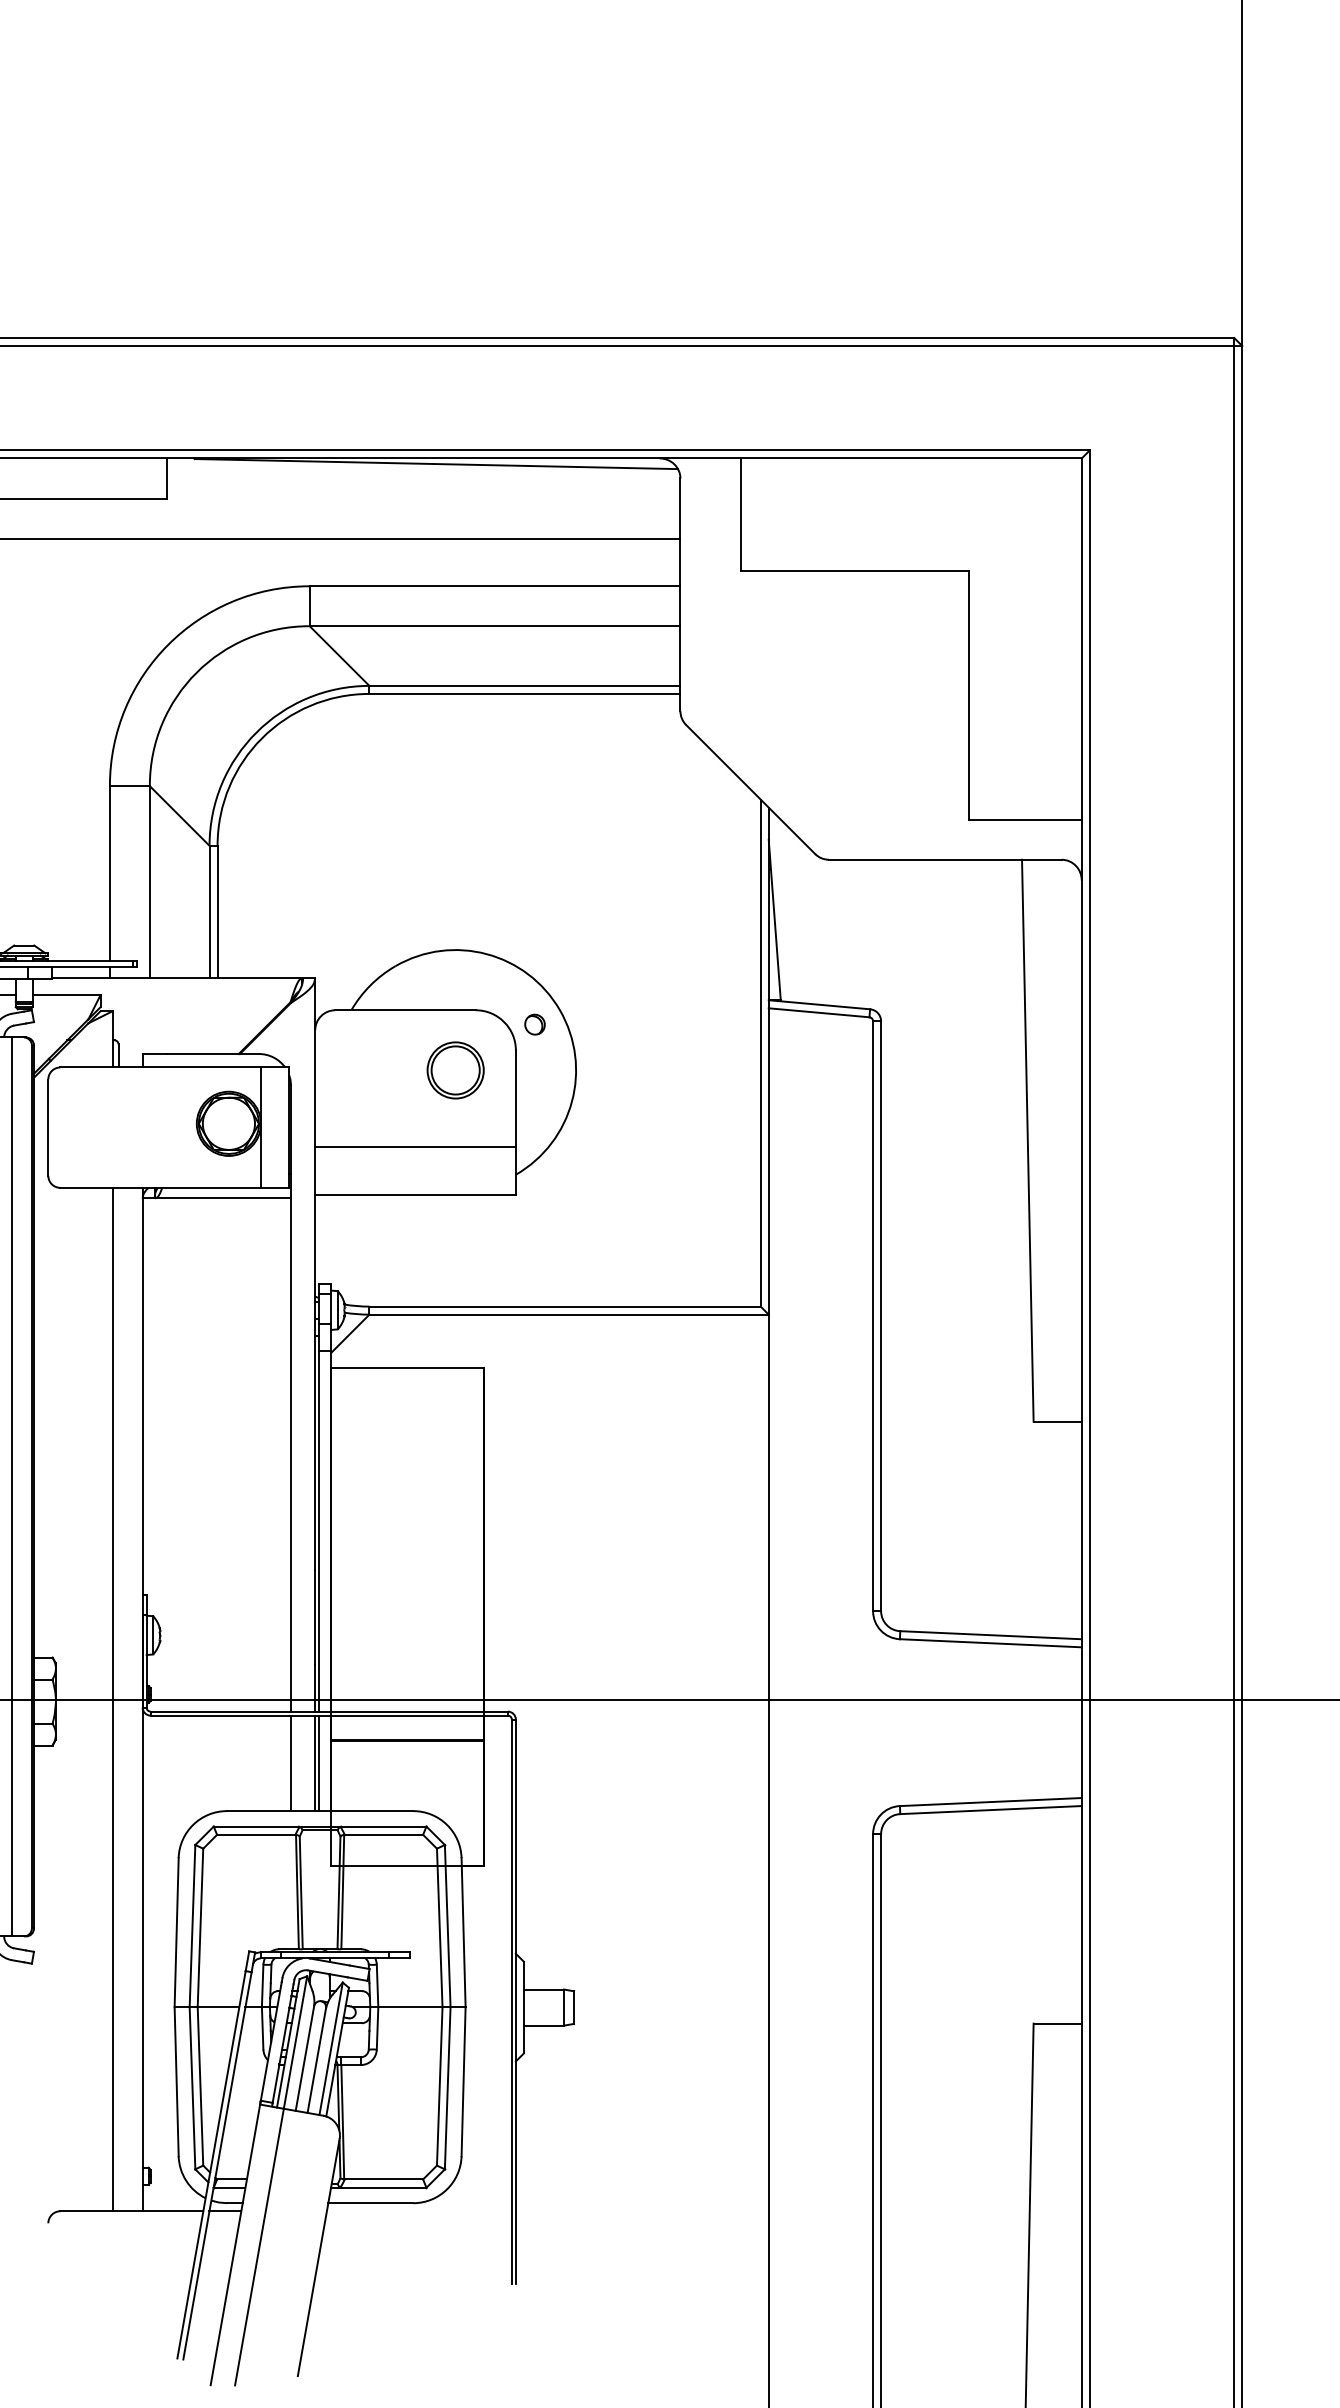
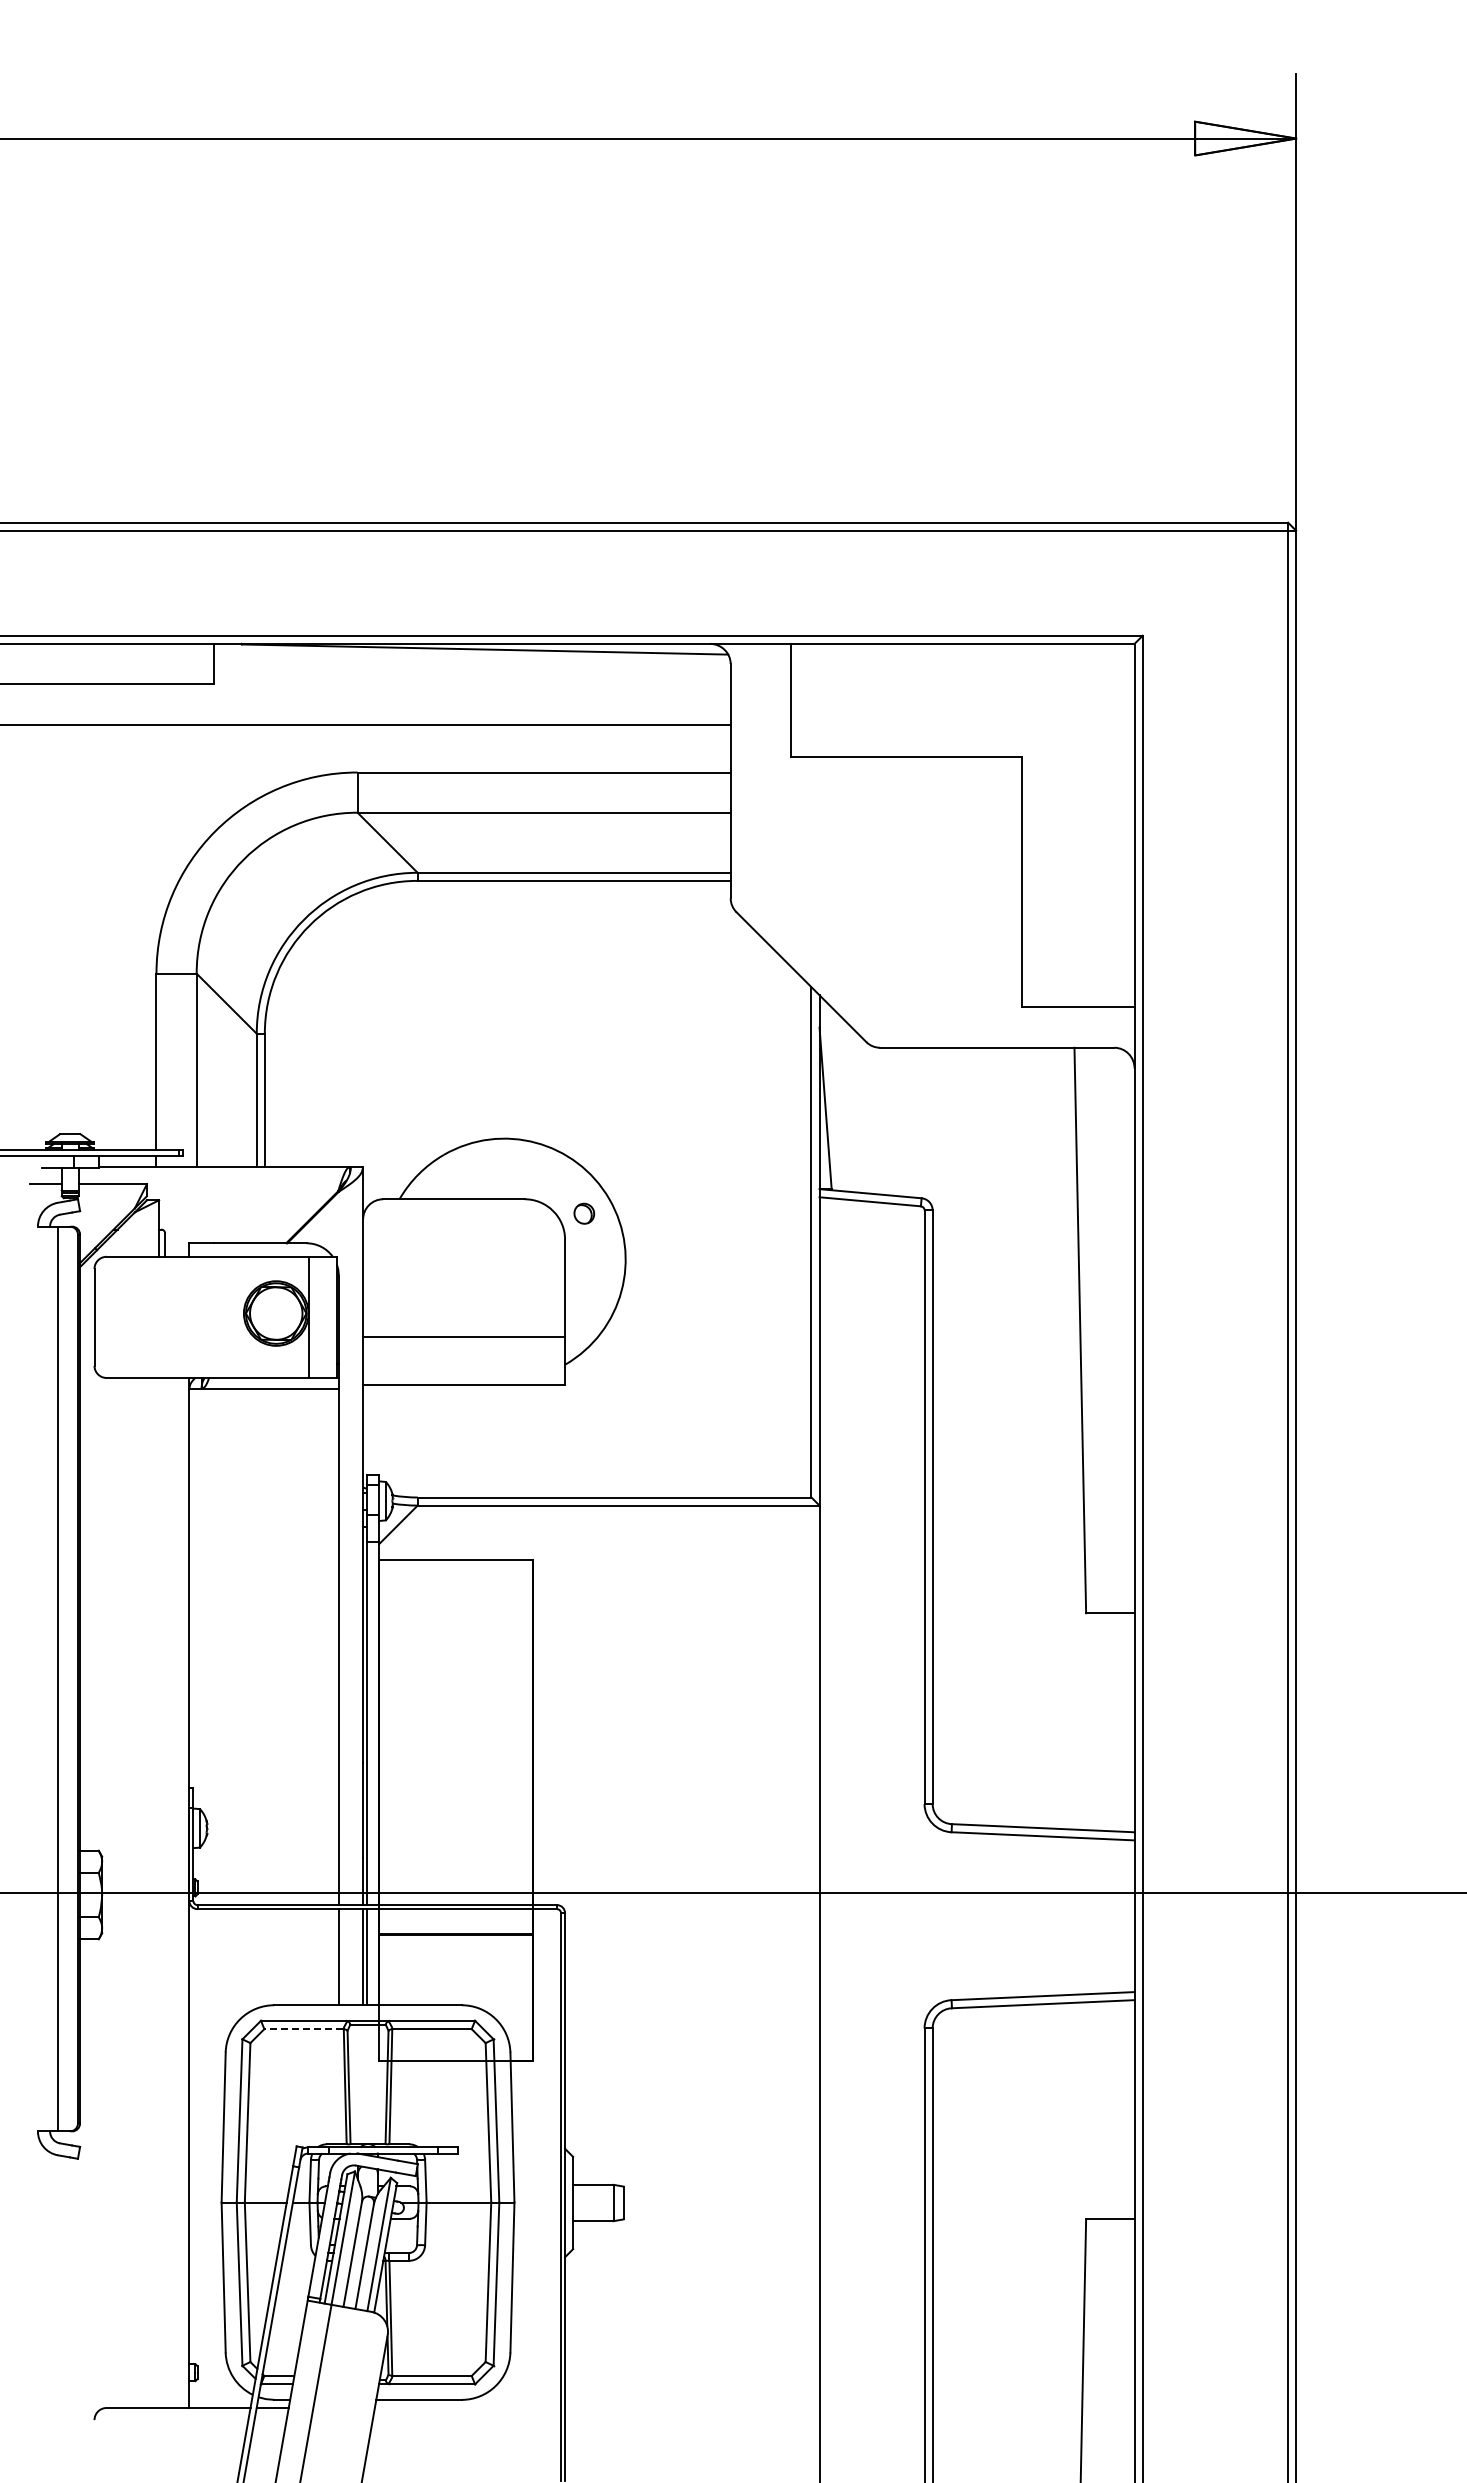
part: (455, 1070) -> (504, 1259), removed
line: (112, 1699) -> (159, 1892), removed
line: (255, 1835) -> (303, 2029), solid -> dashed

